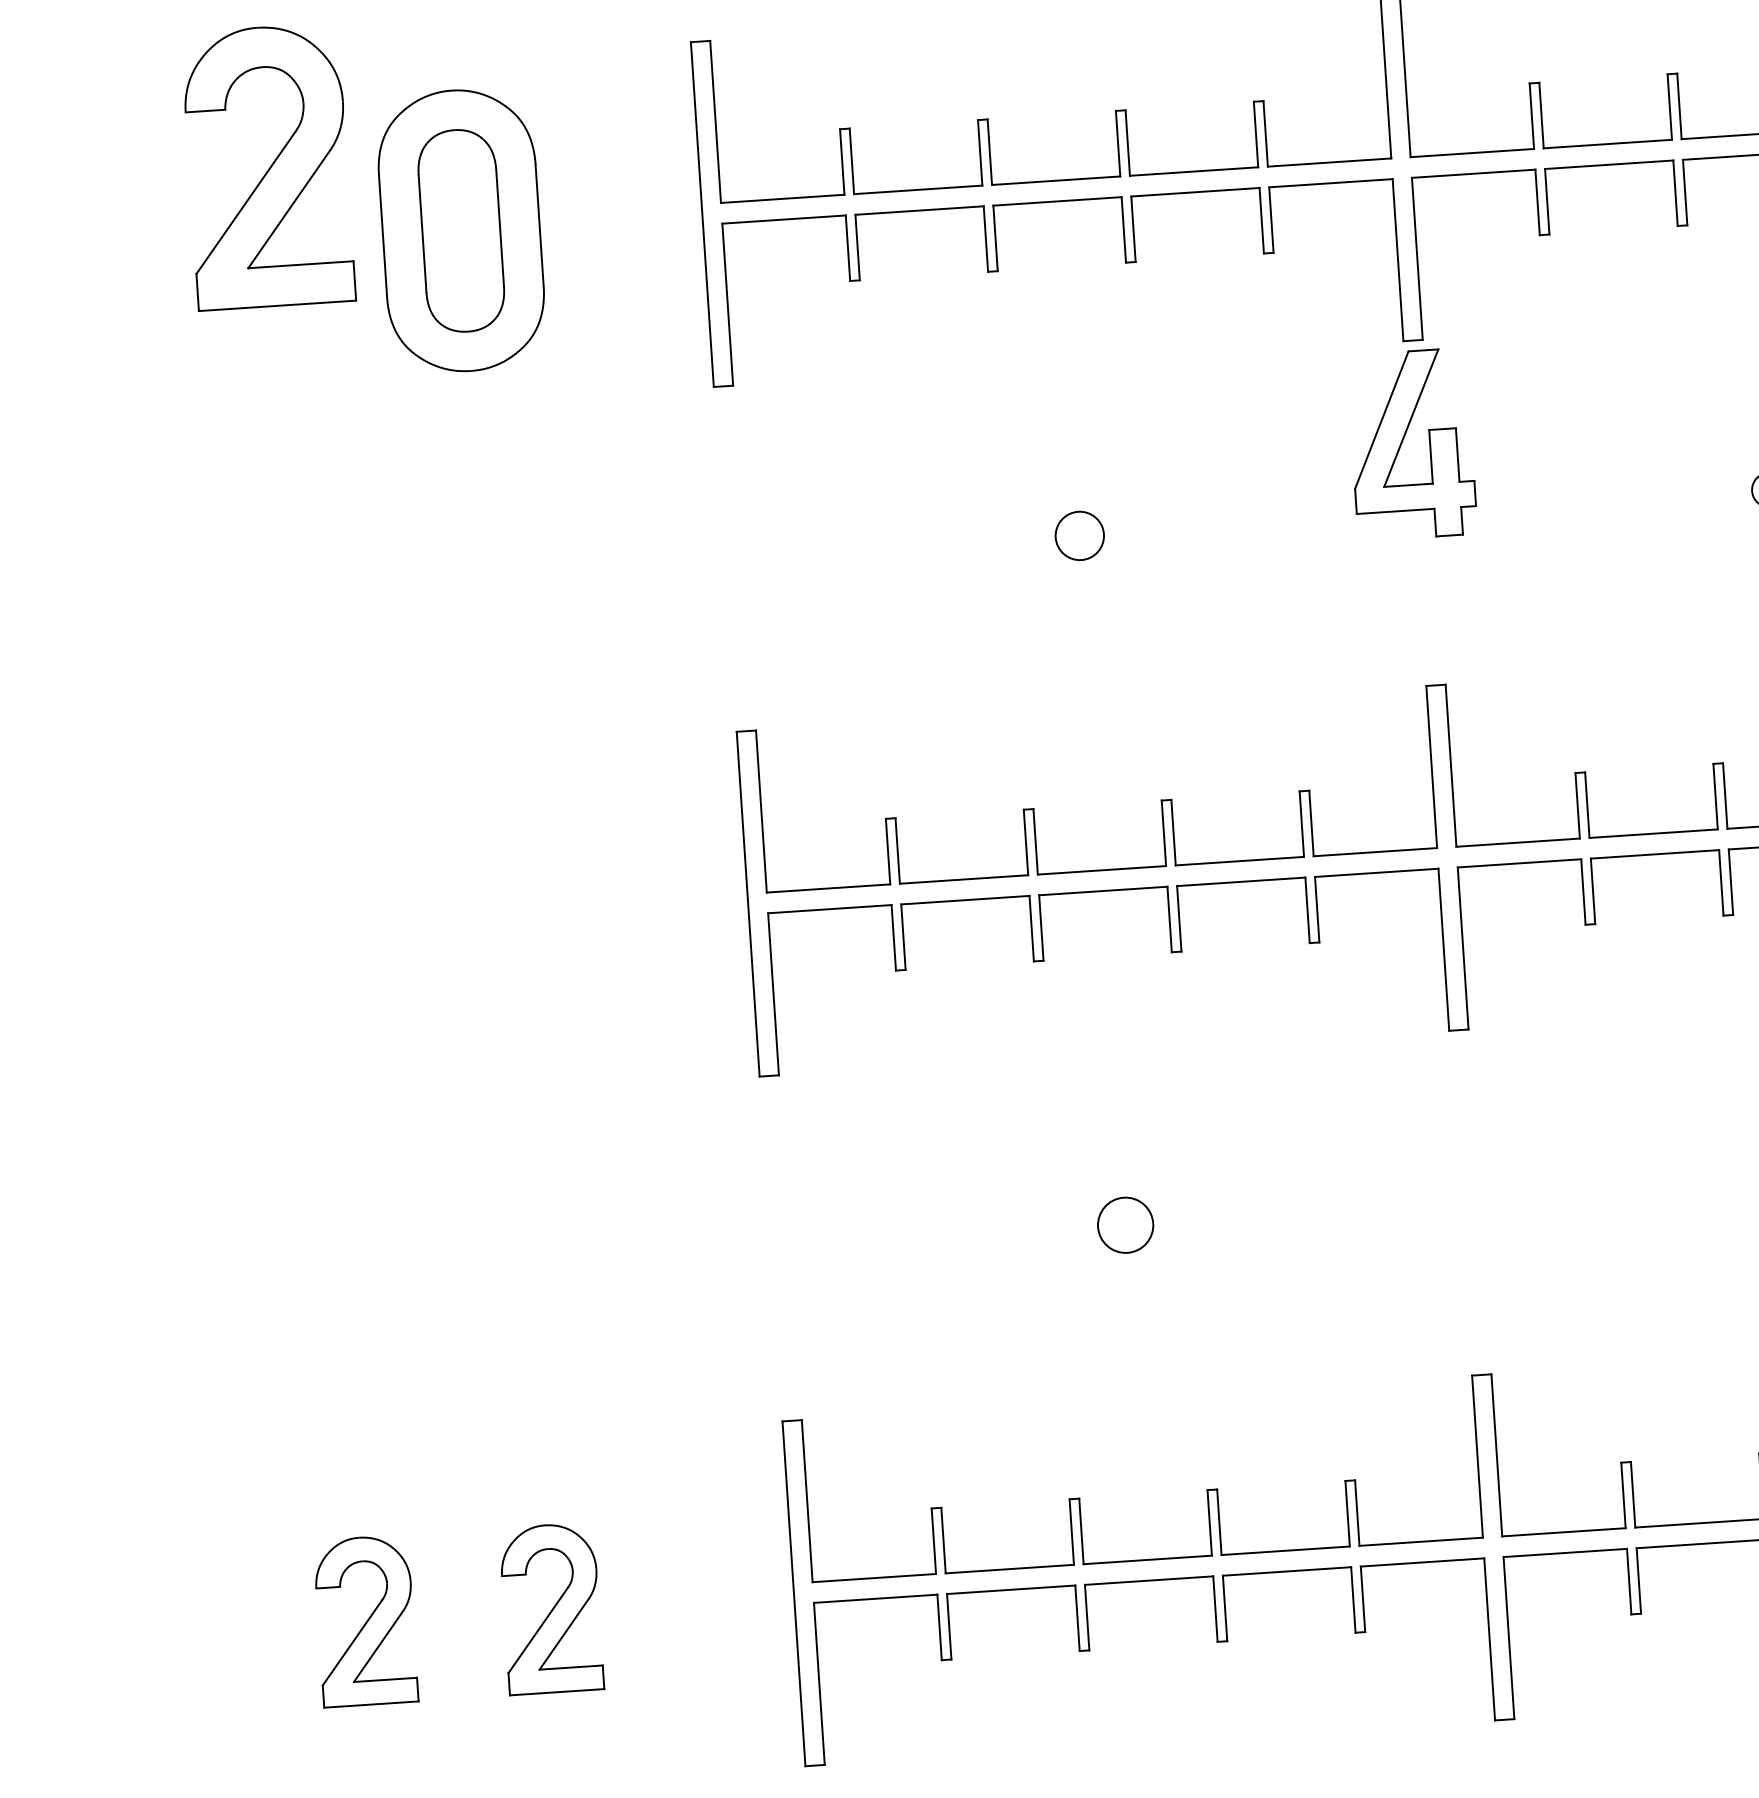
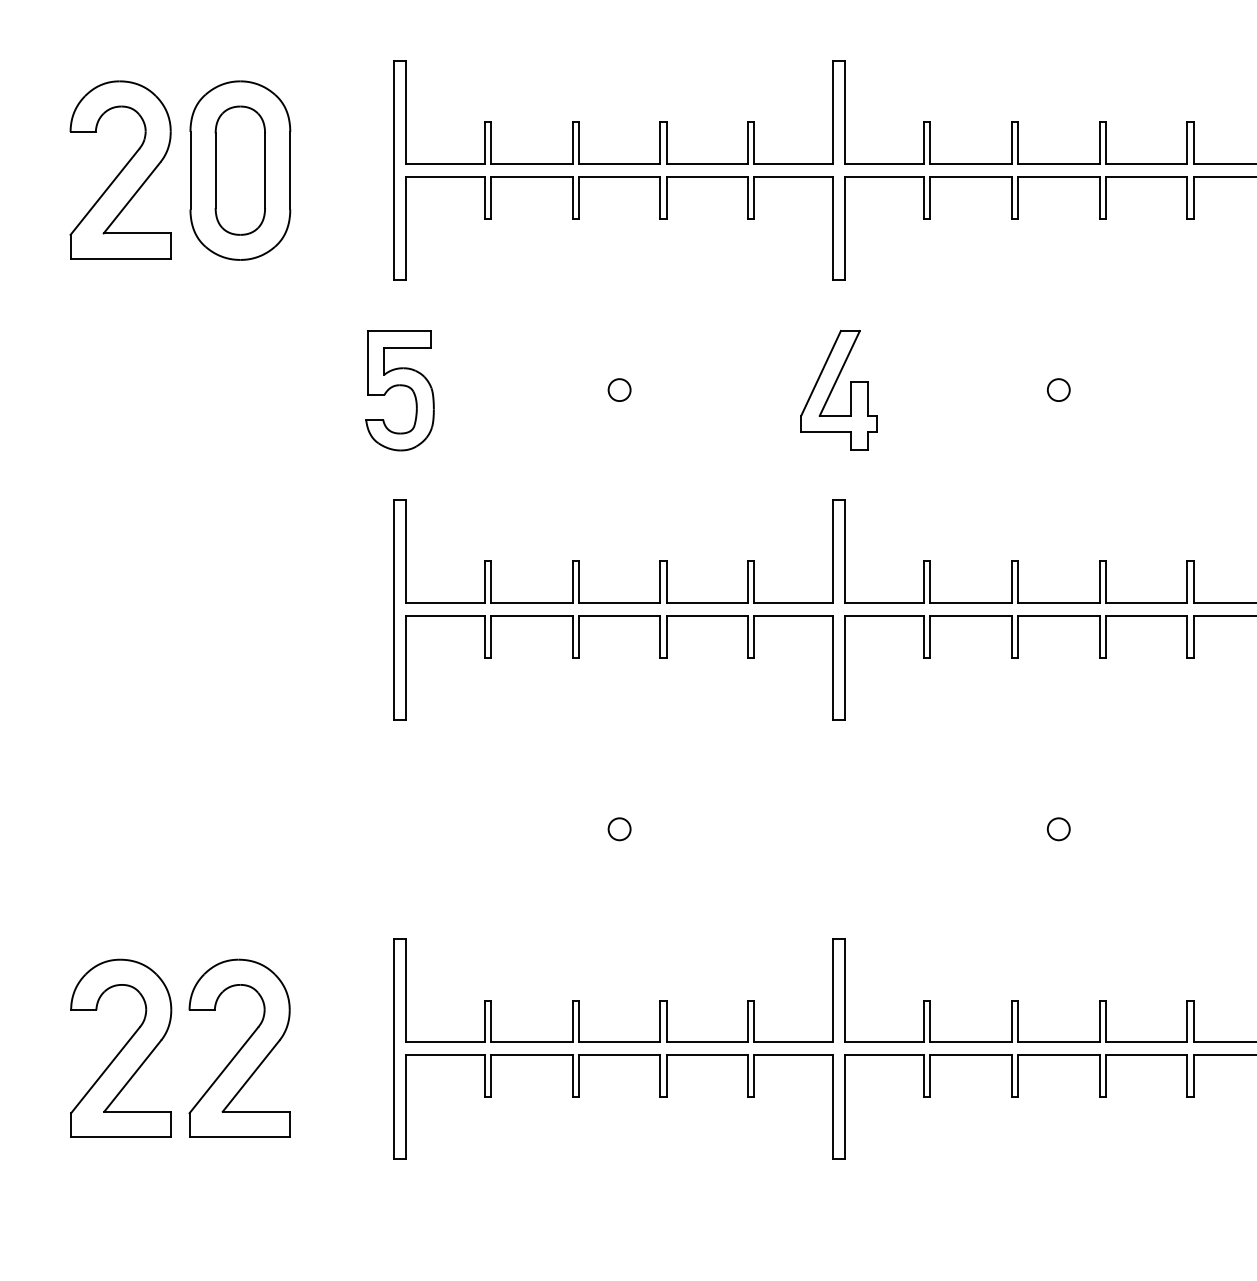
part: (267, 166) -> (120, 169), moved
part: (1411, 445) -> (838, 390), moved
circle: (1079, 534) -> (619, 389), size x0.71
part: (734, 559) -> (399, 390), added
circle: (1125, 1225) -> (619, 829), size x0.62
part: (551, 1607) -> (239, 1047), size x1.67
part: (366, 1620) -> (121, 1047), size x1.67

